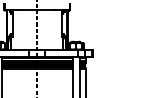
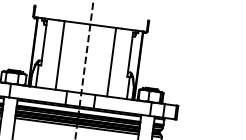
line: (22, 29) -> (60, 54), added
line: (51, 29) -> (110, 61), added

